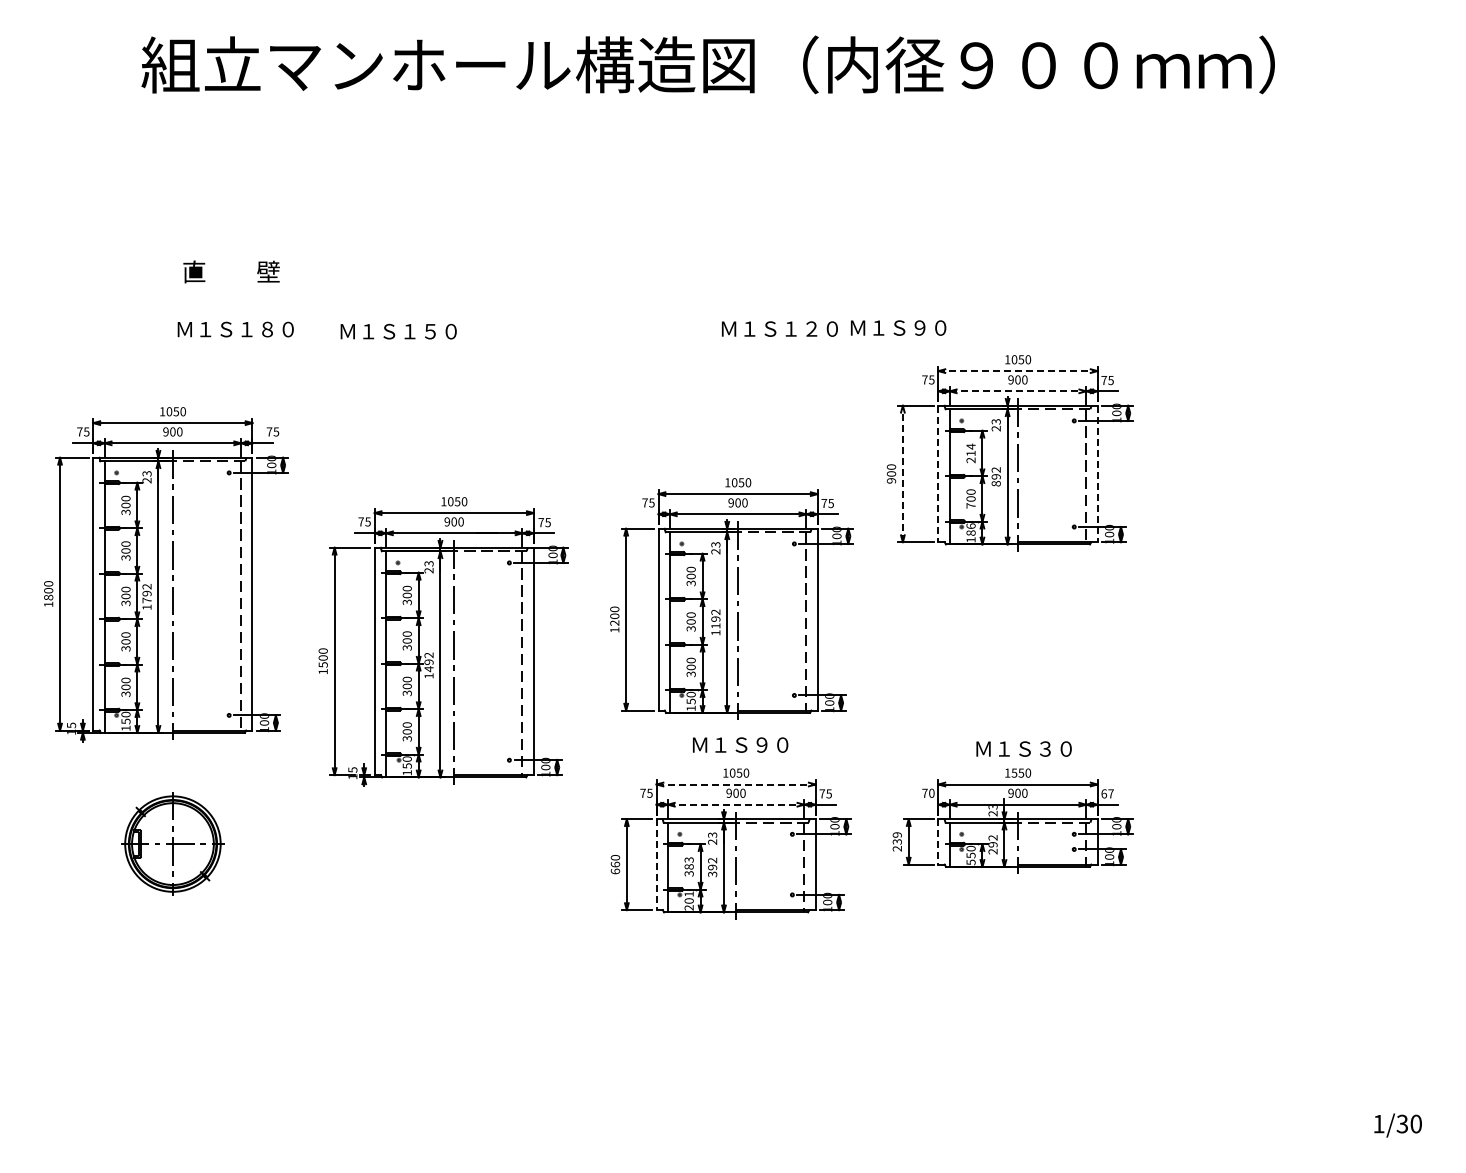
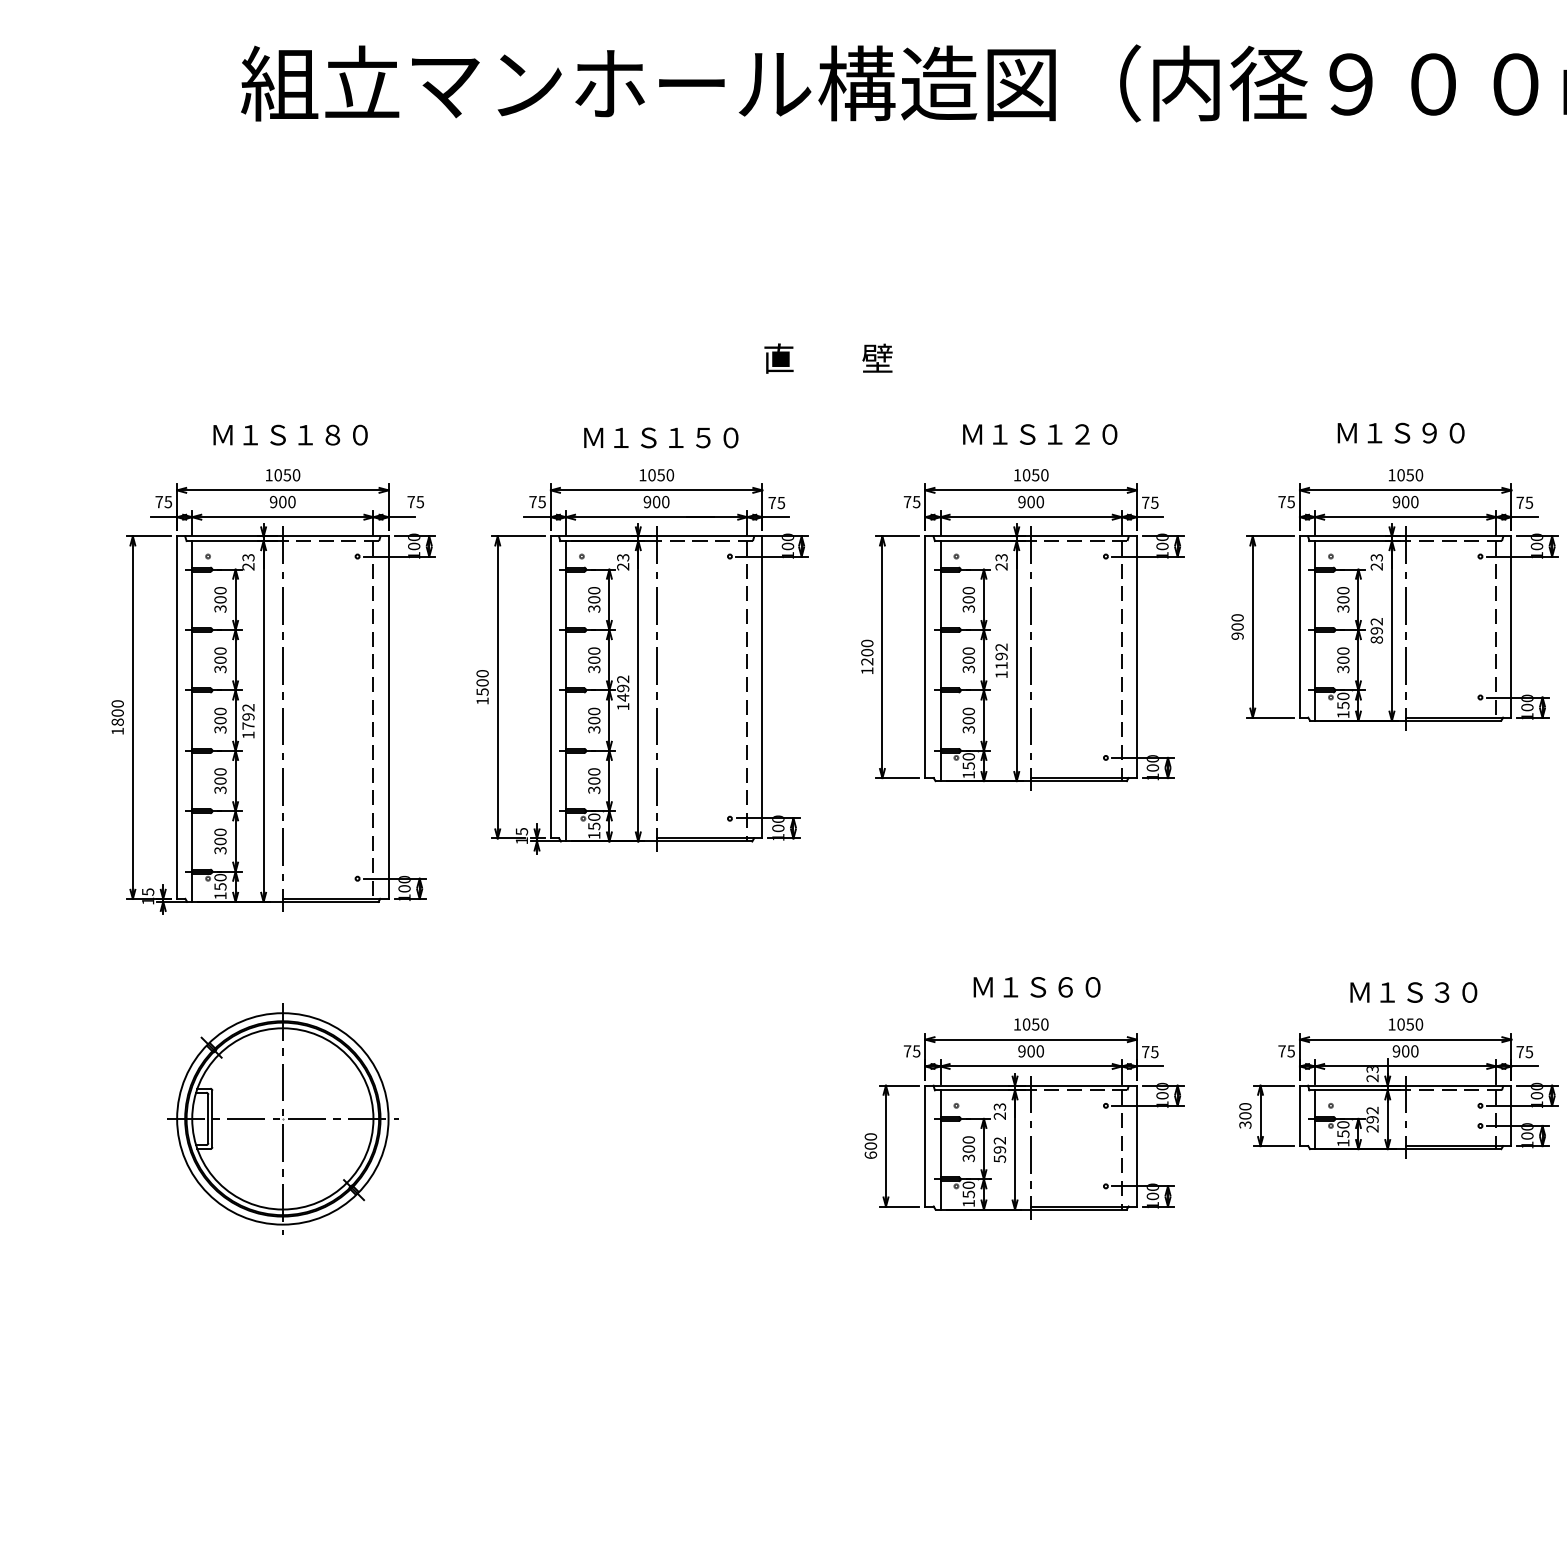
text: (231, 271) -> (828, 358), moved
text: (898, 327) -> (1401, 432), moved
text: (779, 328) -> (1039, 433), moved
text: (235, 329) -> (290, 435), moved
text: (398, 331) -> (660, 437), moved
line: (1018, 371) -> (1406, 490), dashed -> solid
line: (1018, 391) -> (1406, 517), dashed -> solid
text: (970, 453) -> (1342, 599), 214 -> 300
line: (902, 473) -> (1252, 626), dashed -> solid
line: (938, 474) -> (1300, 627), dashed -> solid
line: (1097, 474) -> (1511, 627), dashed -> solid
text: (970, 505) -> (1342, 668), 700 -> 300
text: (970, 529) -> (1342, 700), 186 -> 150
part: (166, 574) -> (274, 691), moved
part: (731, 598) -> (1022, 629), moved
part: (443, 641) -> (642, 660), moved
text: (761, 744) -> (1064, 986), Ｍ１Ｓ９０ -> Ｍ１Ｓ６０
text: (1014, 772) -> (1401, 1023), 1550 -> 1050
line: (736, 784) -> (1031, 1039), dashed -> solid
text: (931, 792) -> (1290, 1050), 70 -> 75
text: (1107, 793) -> (1524, 1051), 67 -> 75
line: (736, 804) -> (1031, 1066), dashed -> solid
text: (897, 841) -> (1245, 1115), 239 -> 300
line: (938, 841) -> (1300, 1115), dashed -> solid
part: (172, 843) -> (282, 1118), size x1.67
text: (970, 862) -> (1342, 1143), 550 -> 150
text: (688, 863) -> (967, 1144), 383 -> 300
text: (614, 864) -> (869, 1145), 660 -> 600
line: (656, 865) -> (925, 1147), dashed -> solid
text: (712, 873) -> (999, 1157), 392 -> 592
text: (688, 900) -> (967, 1193), 201 -> 150

